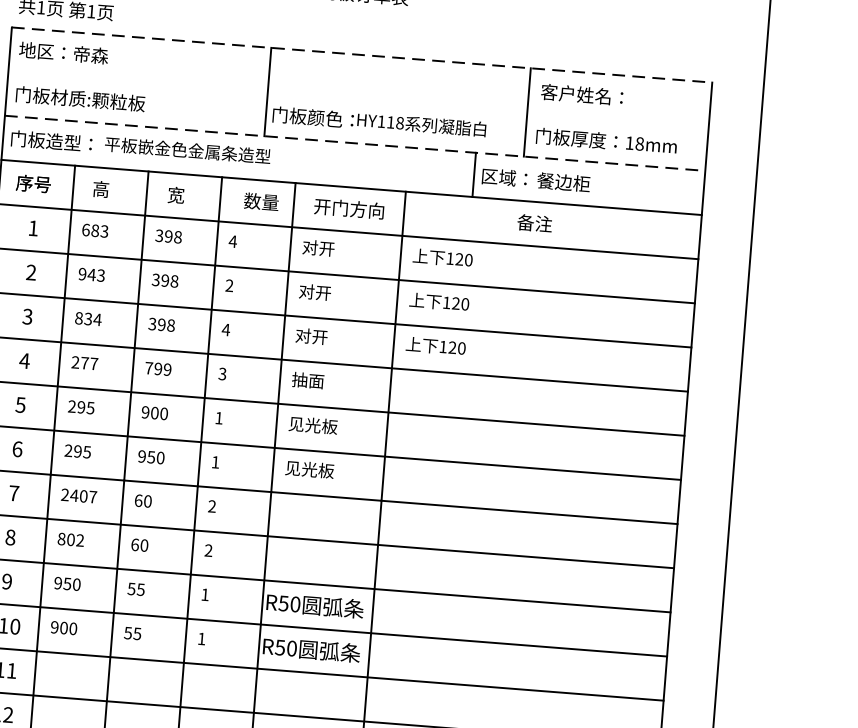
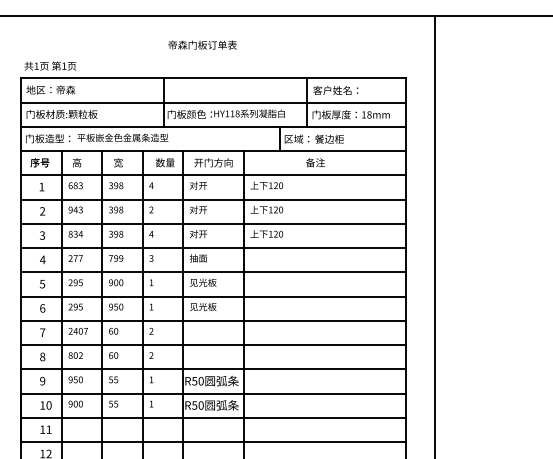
line: (363, 55) -> (214, 78), dashed -> solid
line: (357, 99) -> (213, 102), added
line: (356, 142) -> (214, 126), dashed -> solid

